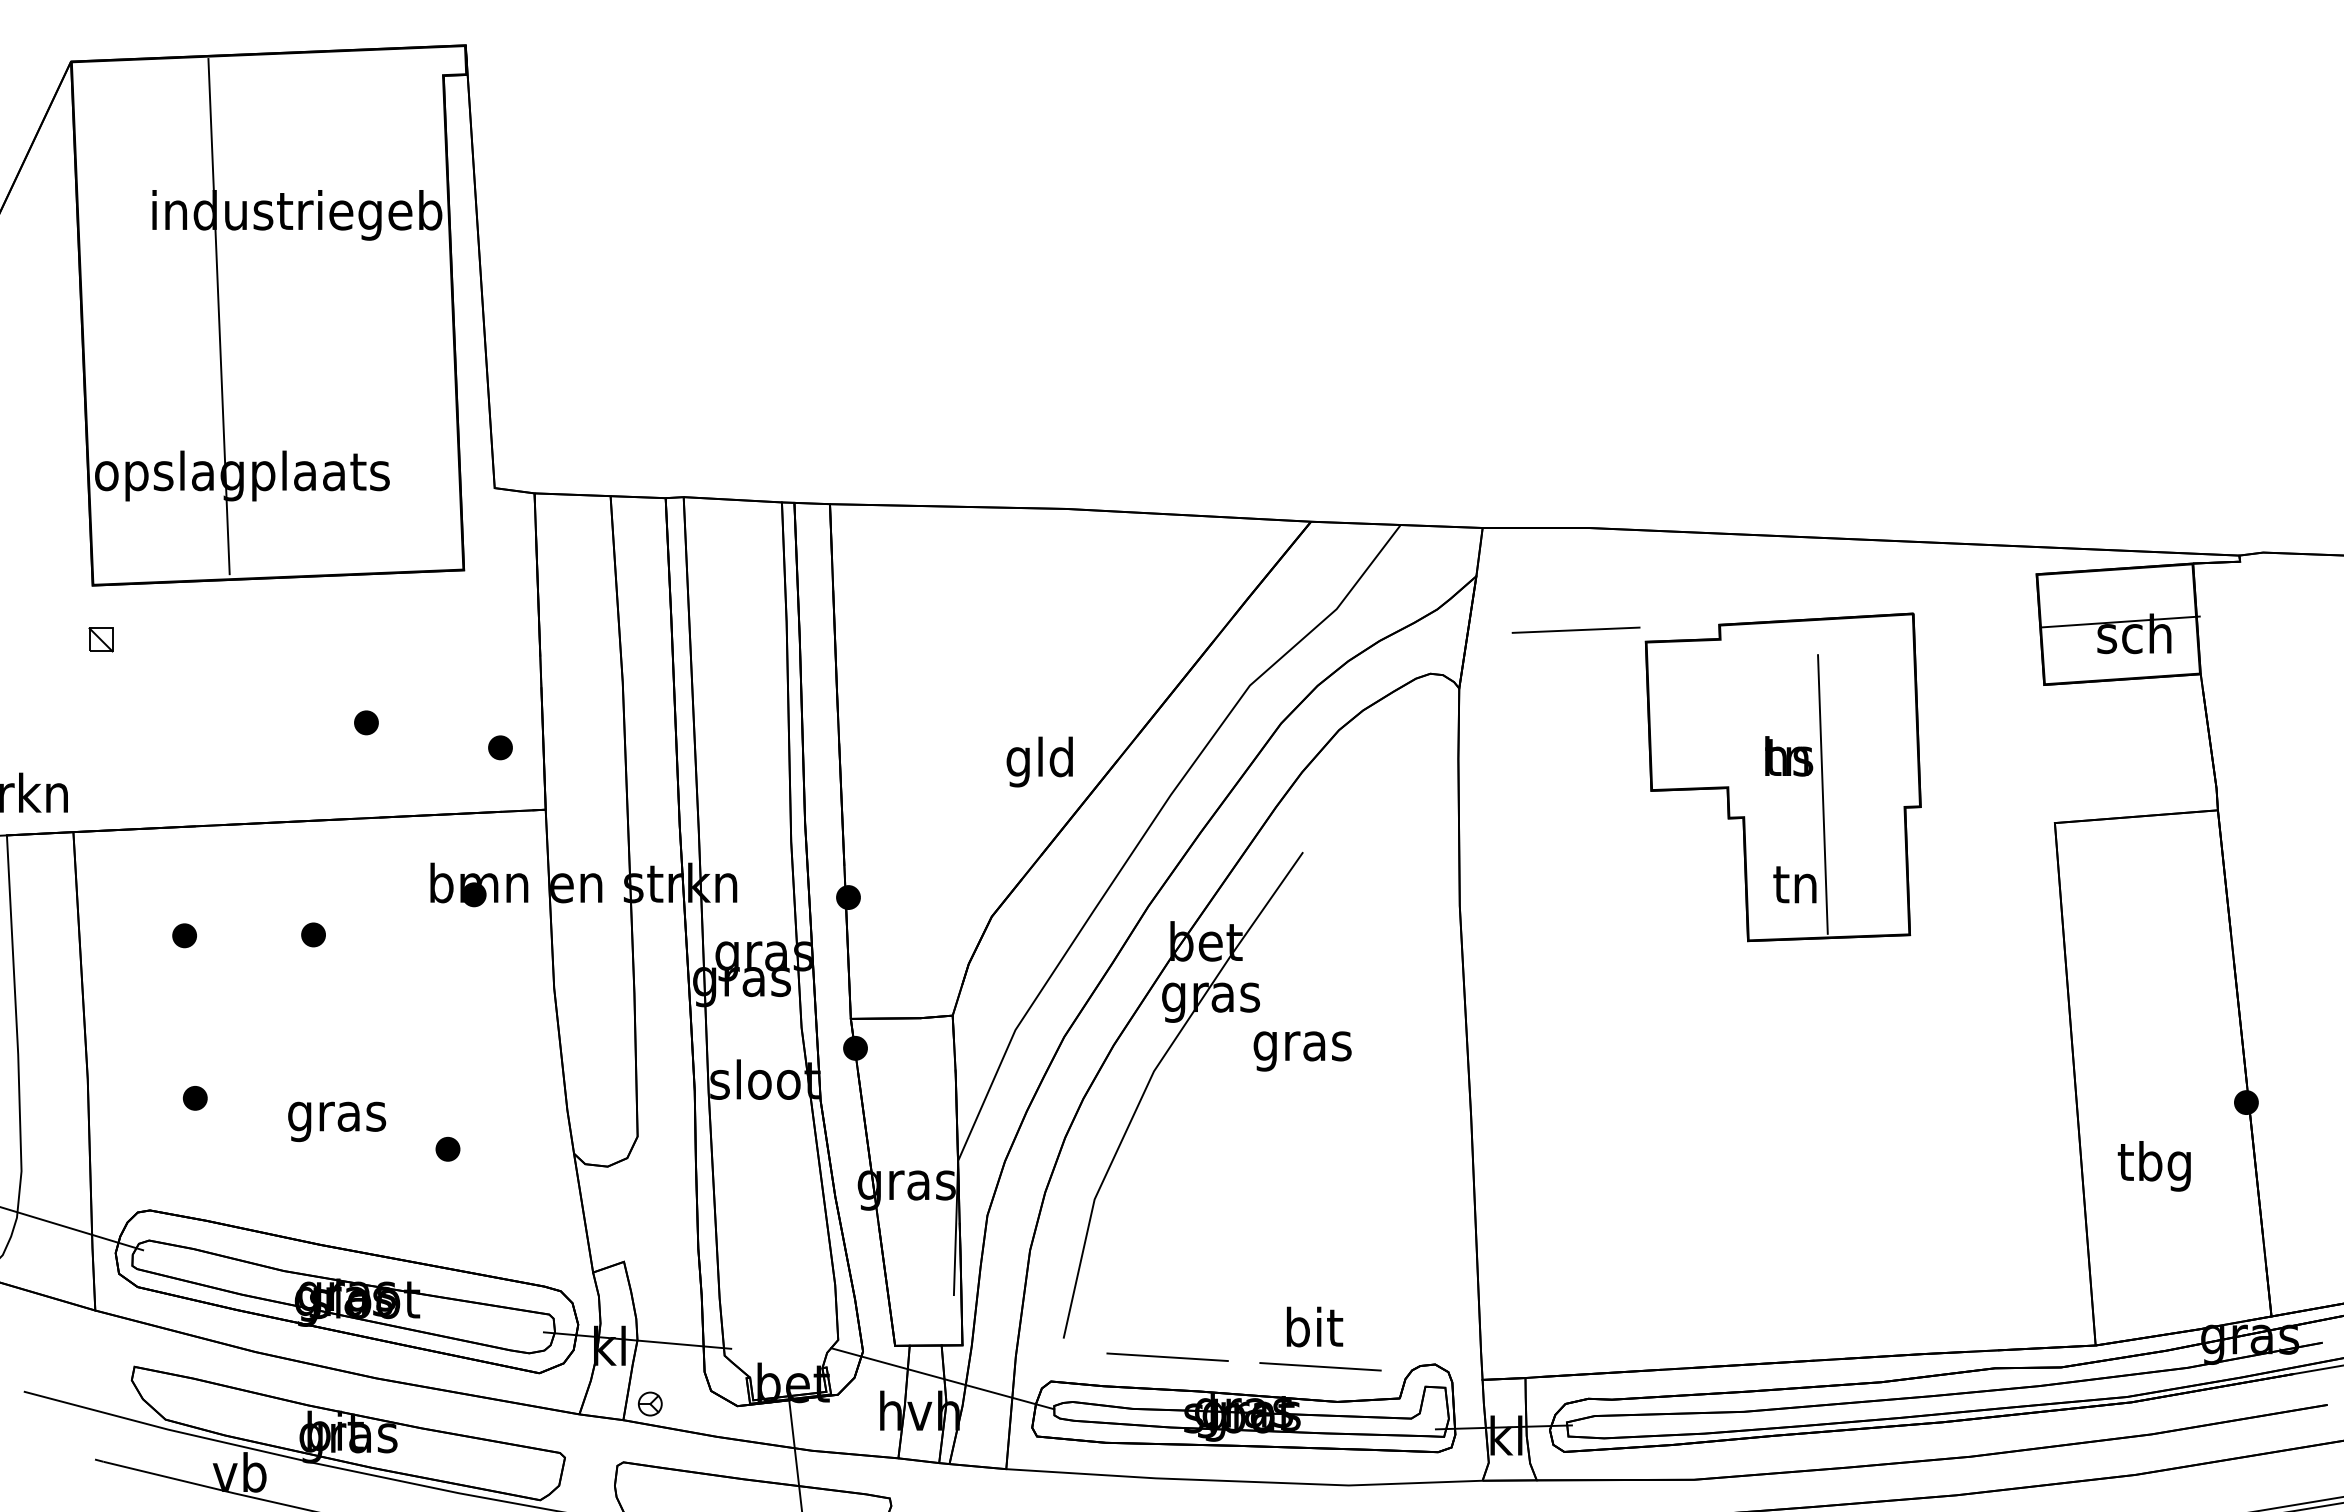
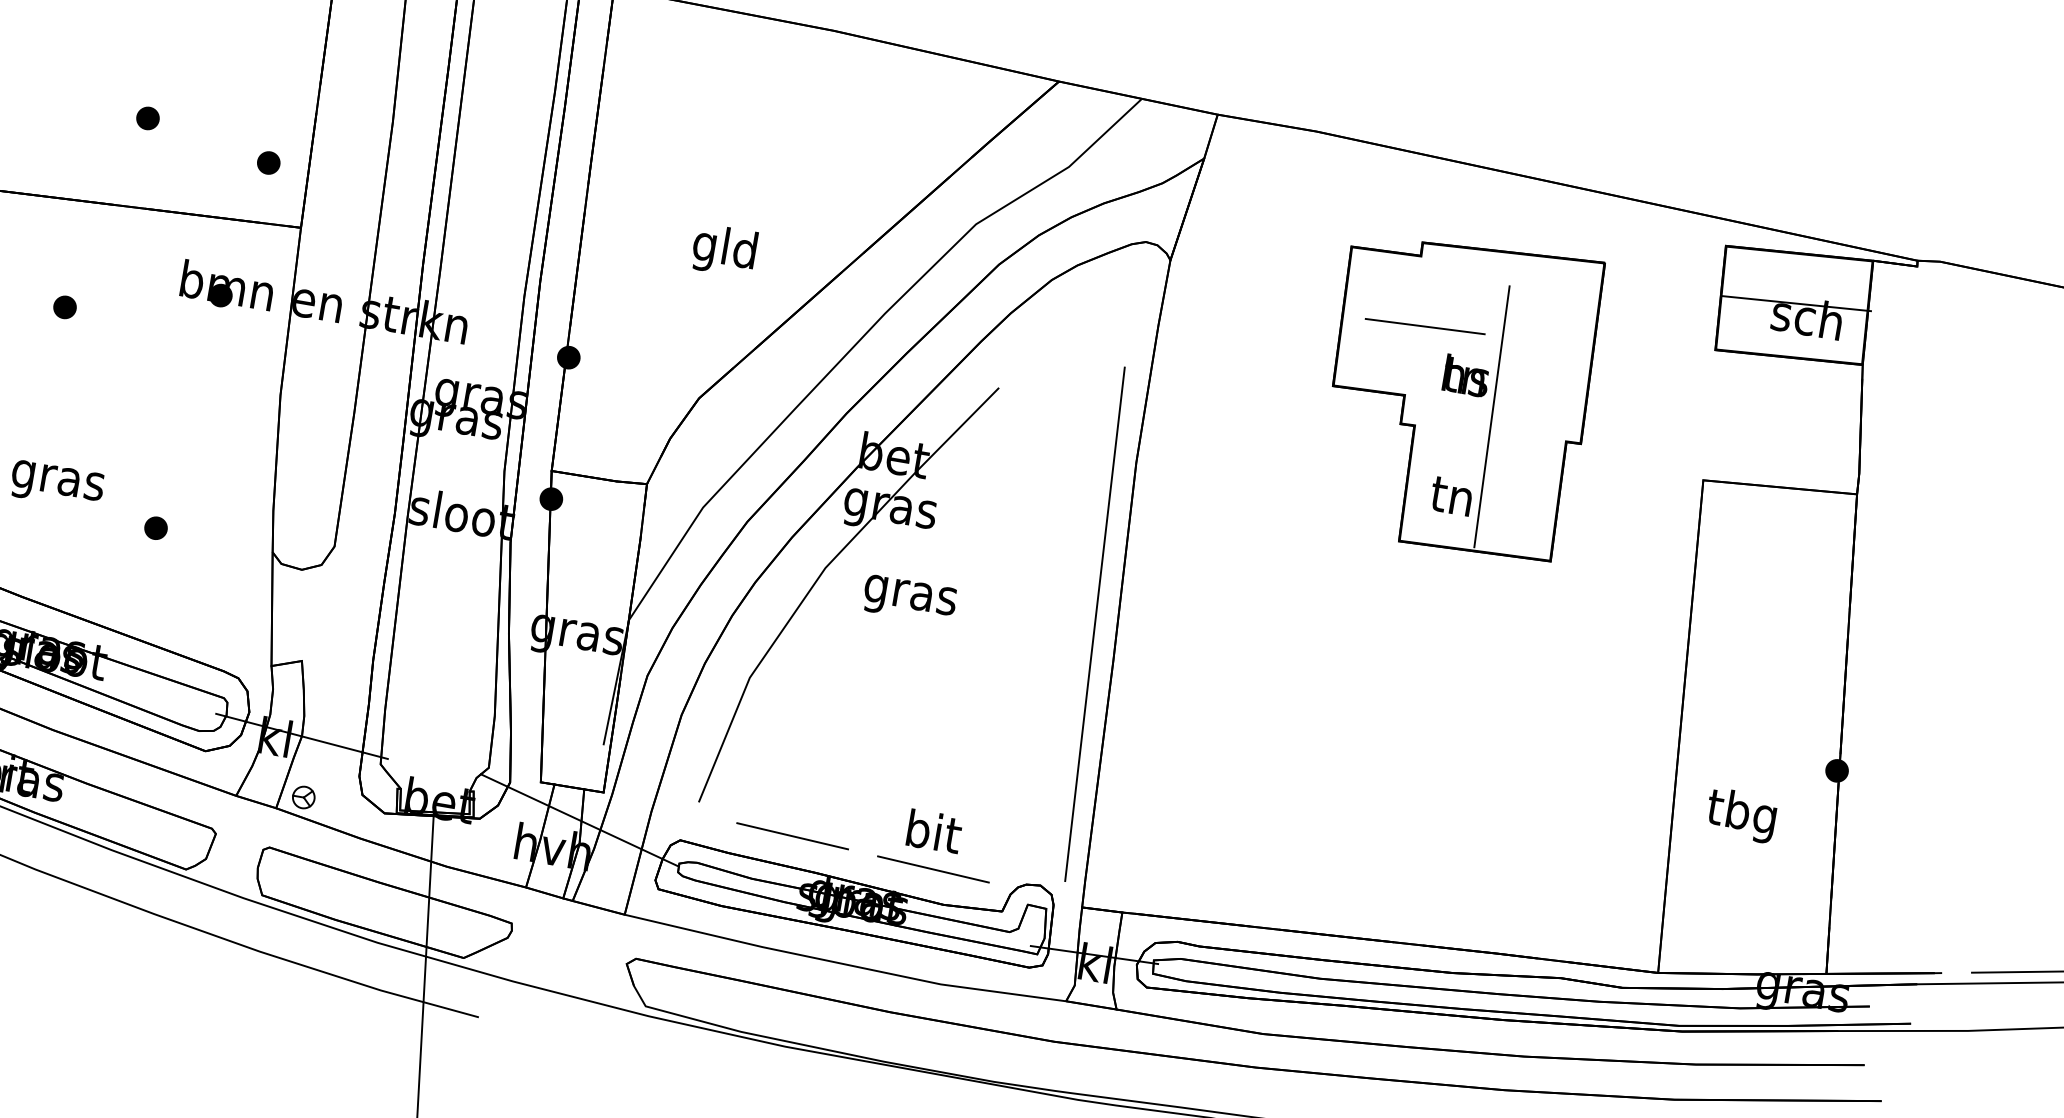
line: (1575, 629) -> (1424, 325), moved
text: (1039, 761) -> (724, 250), moved
text: (1302, 1051) -> (909, 599), moved
line: (1445, 1081) -> (1095, 623), added

